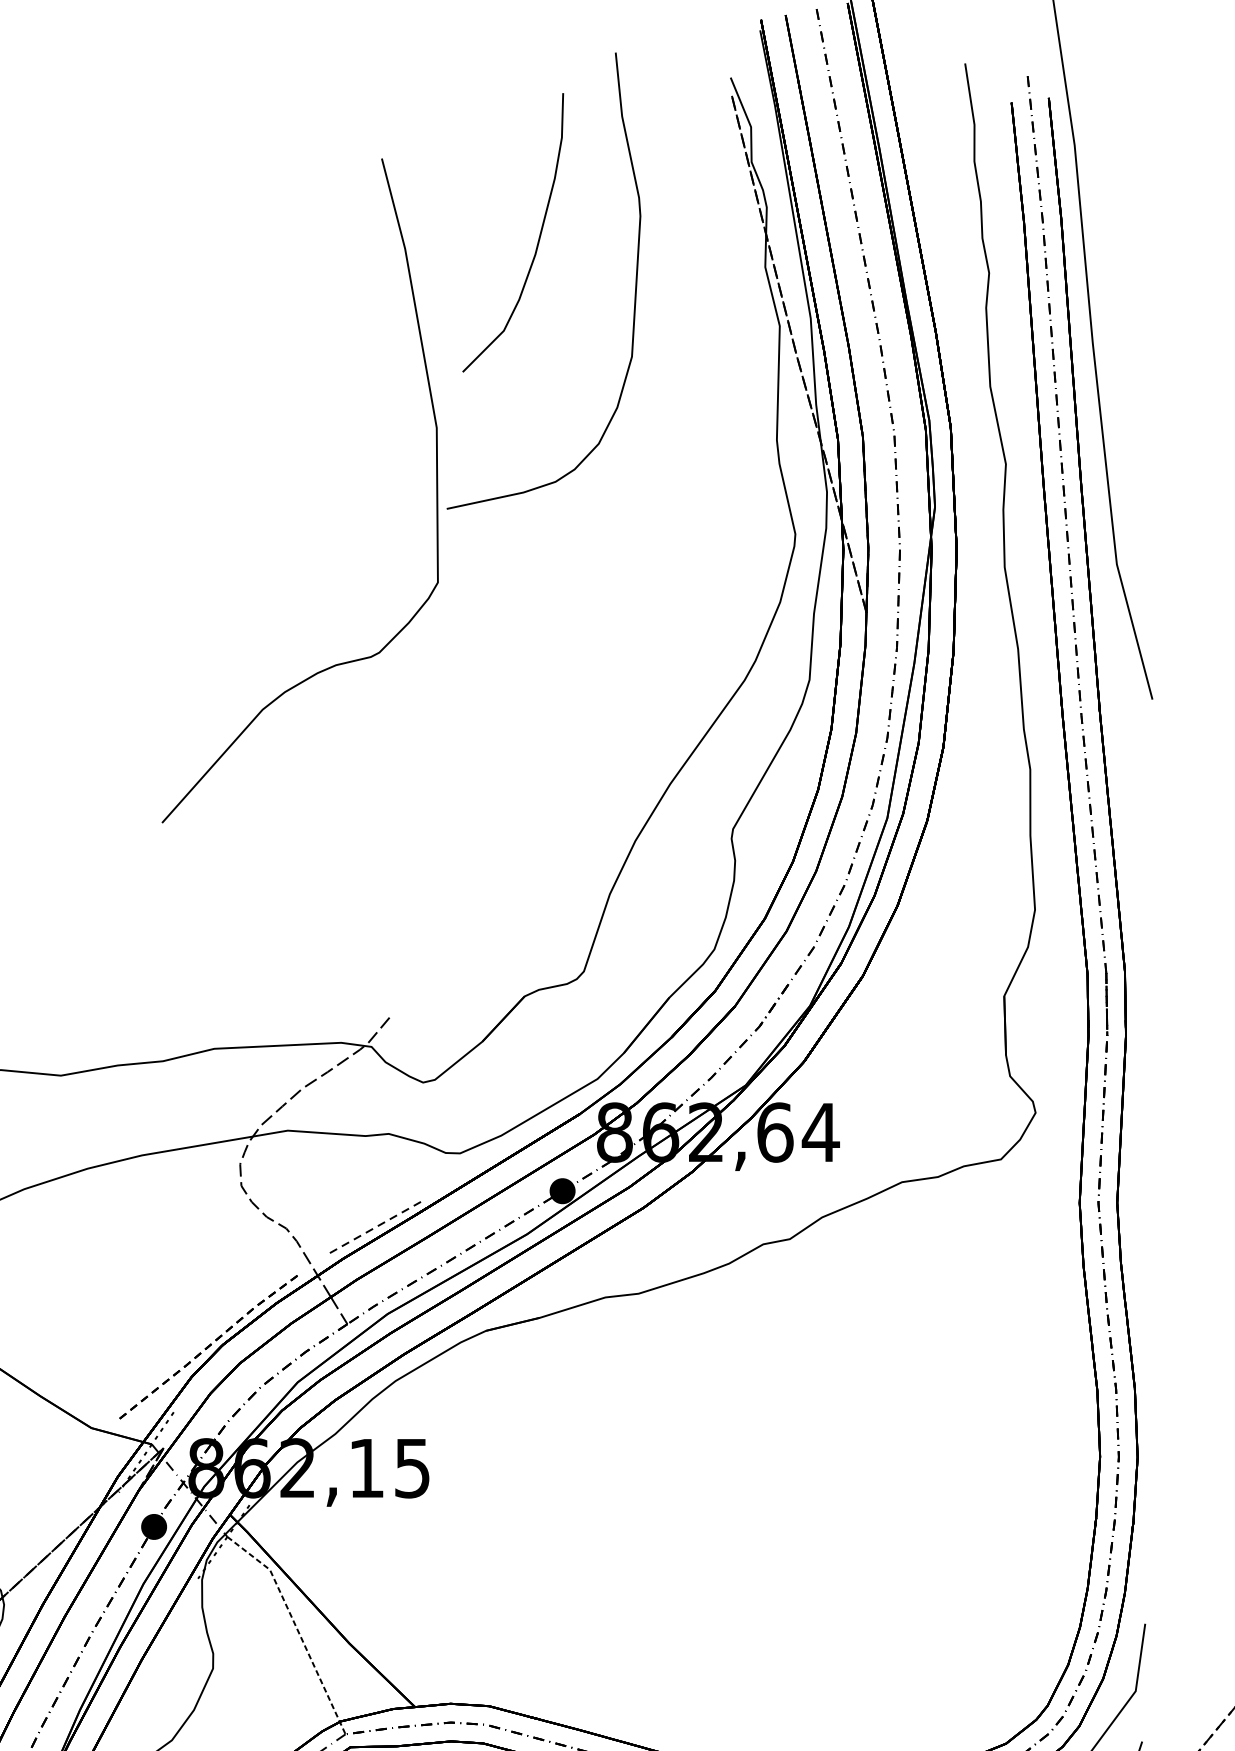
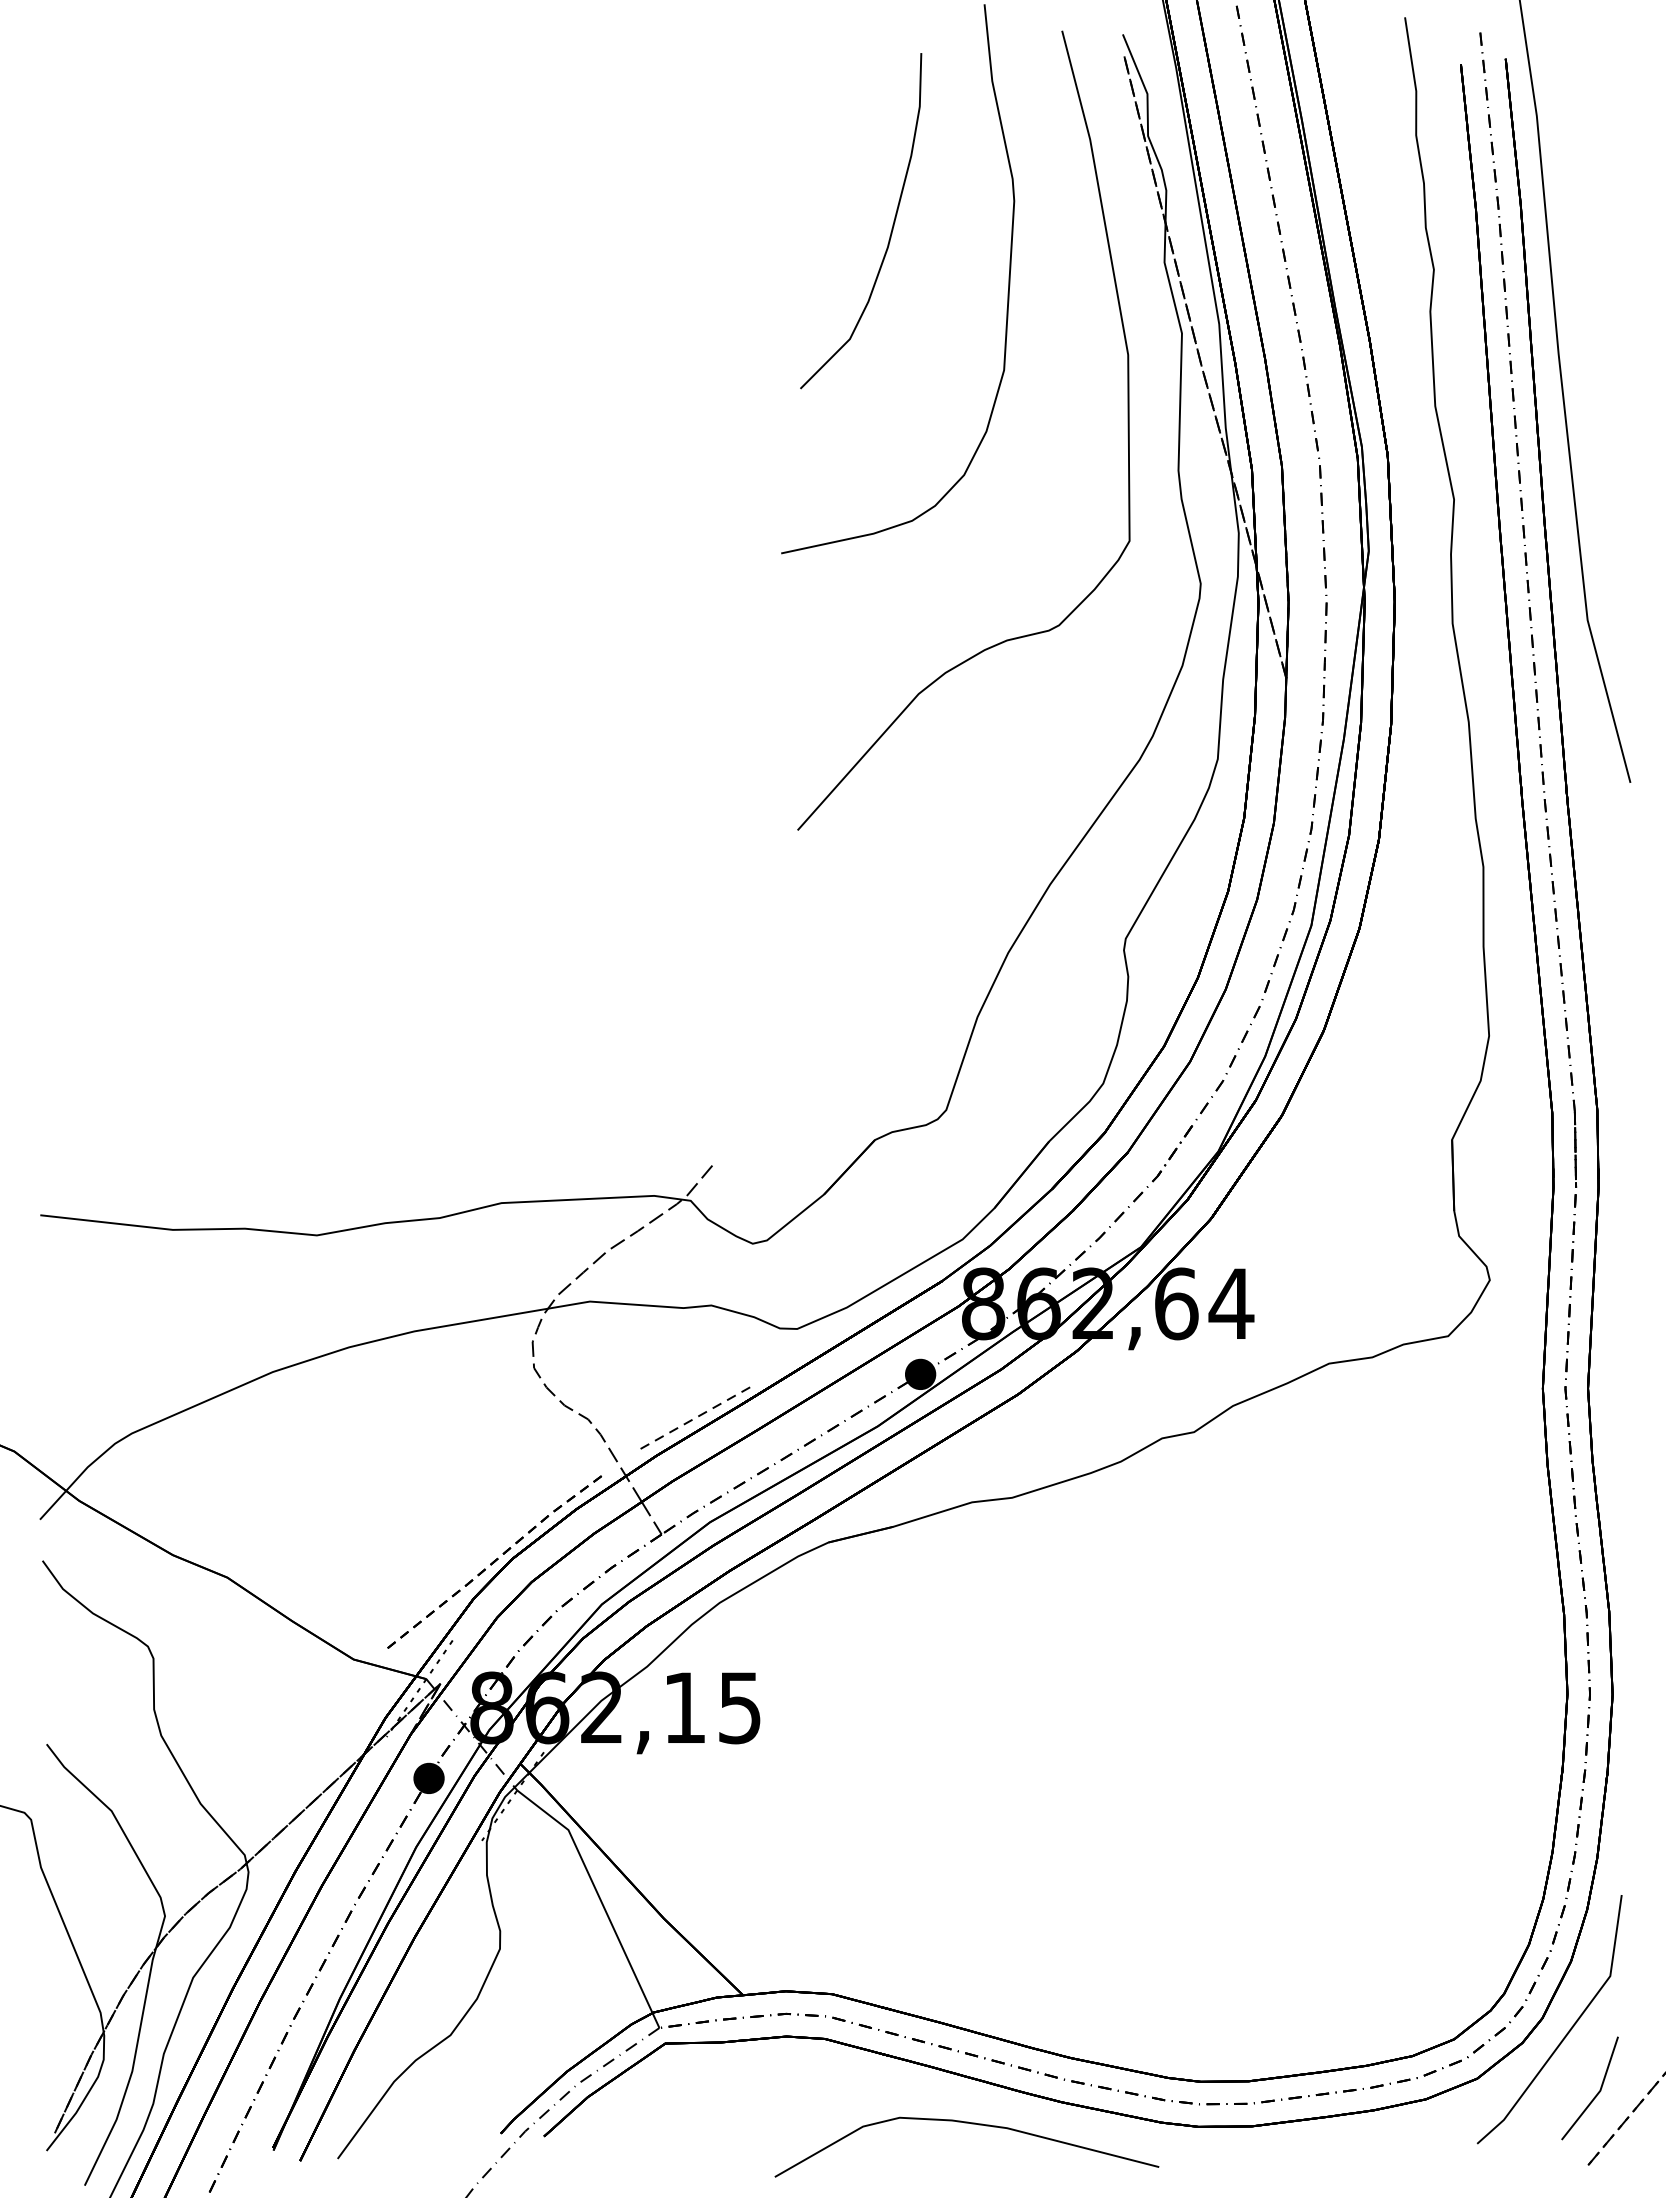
curve: (436, 490) -> (1127, 430), moved
line: (296, 1627) -> (600, 1899), dashed -> solid

